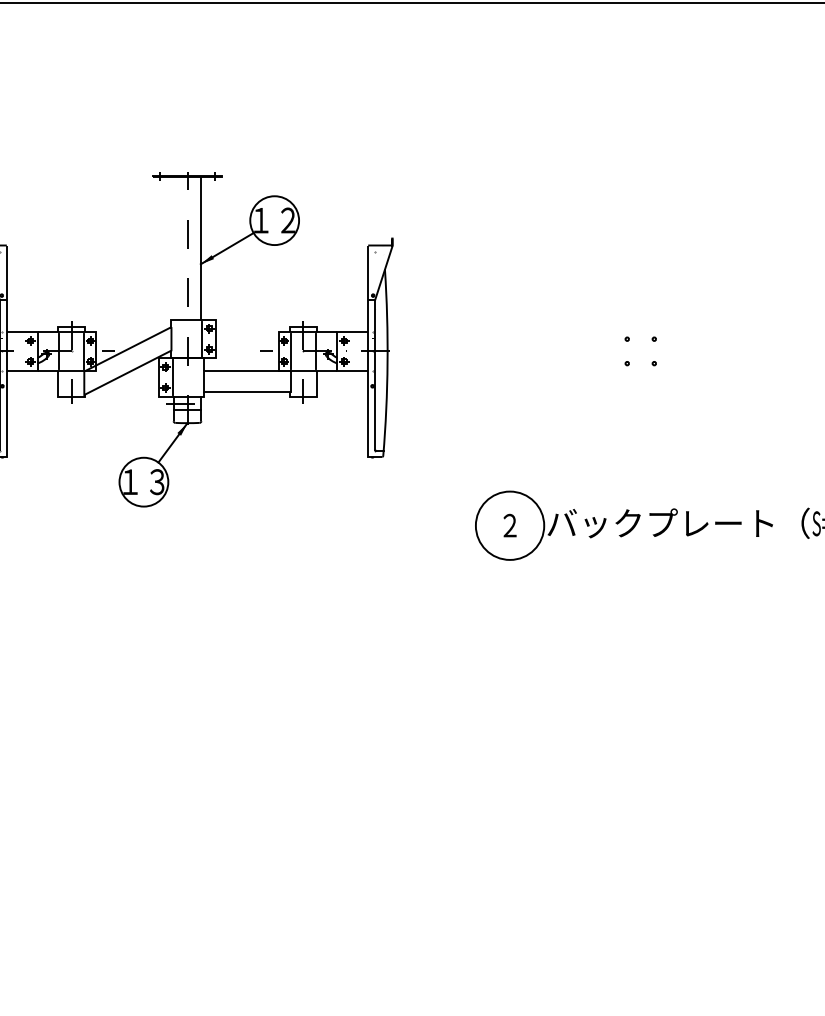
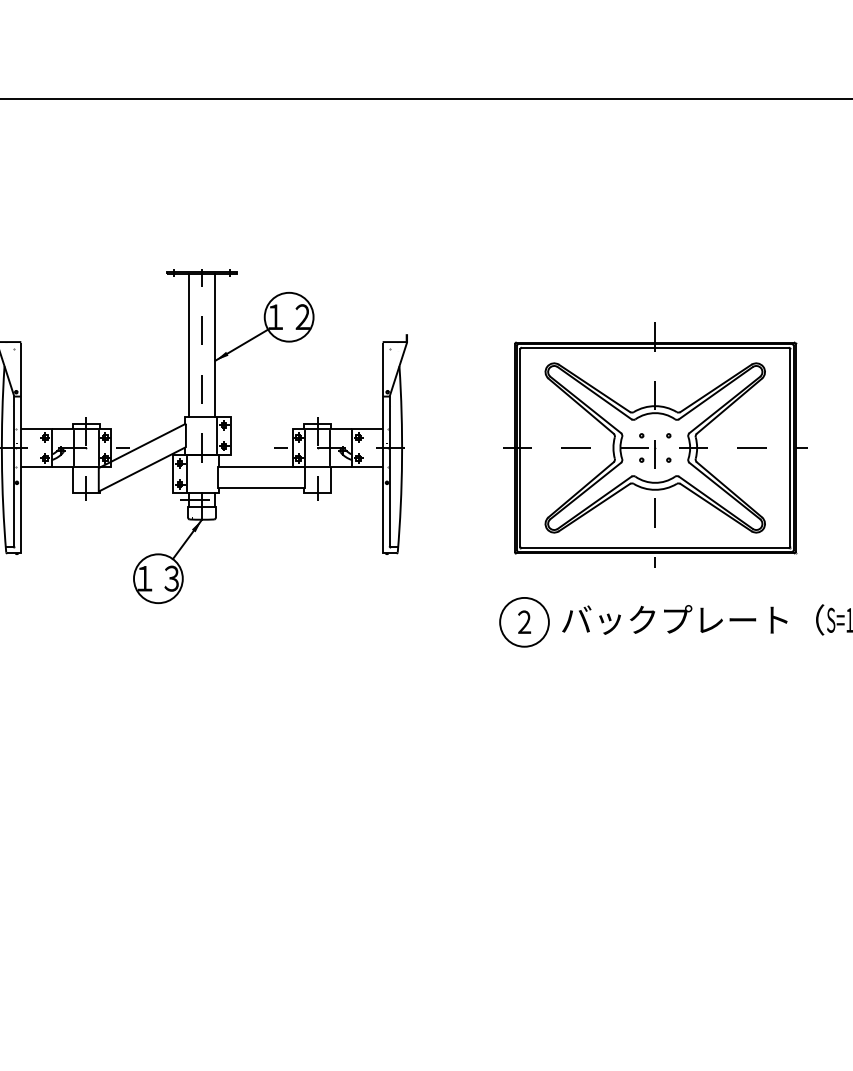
line: (174, 247) -> (188, 344), added
part: (641, 347) -> (655, 444), added
circle: (510, 524) -> (524, 621), size x0.71

